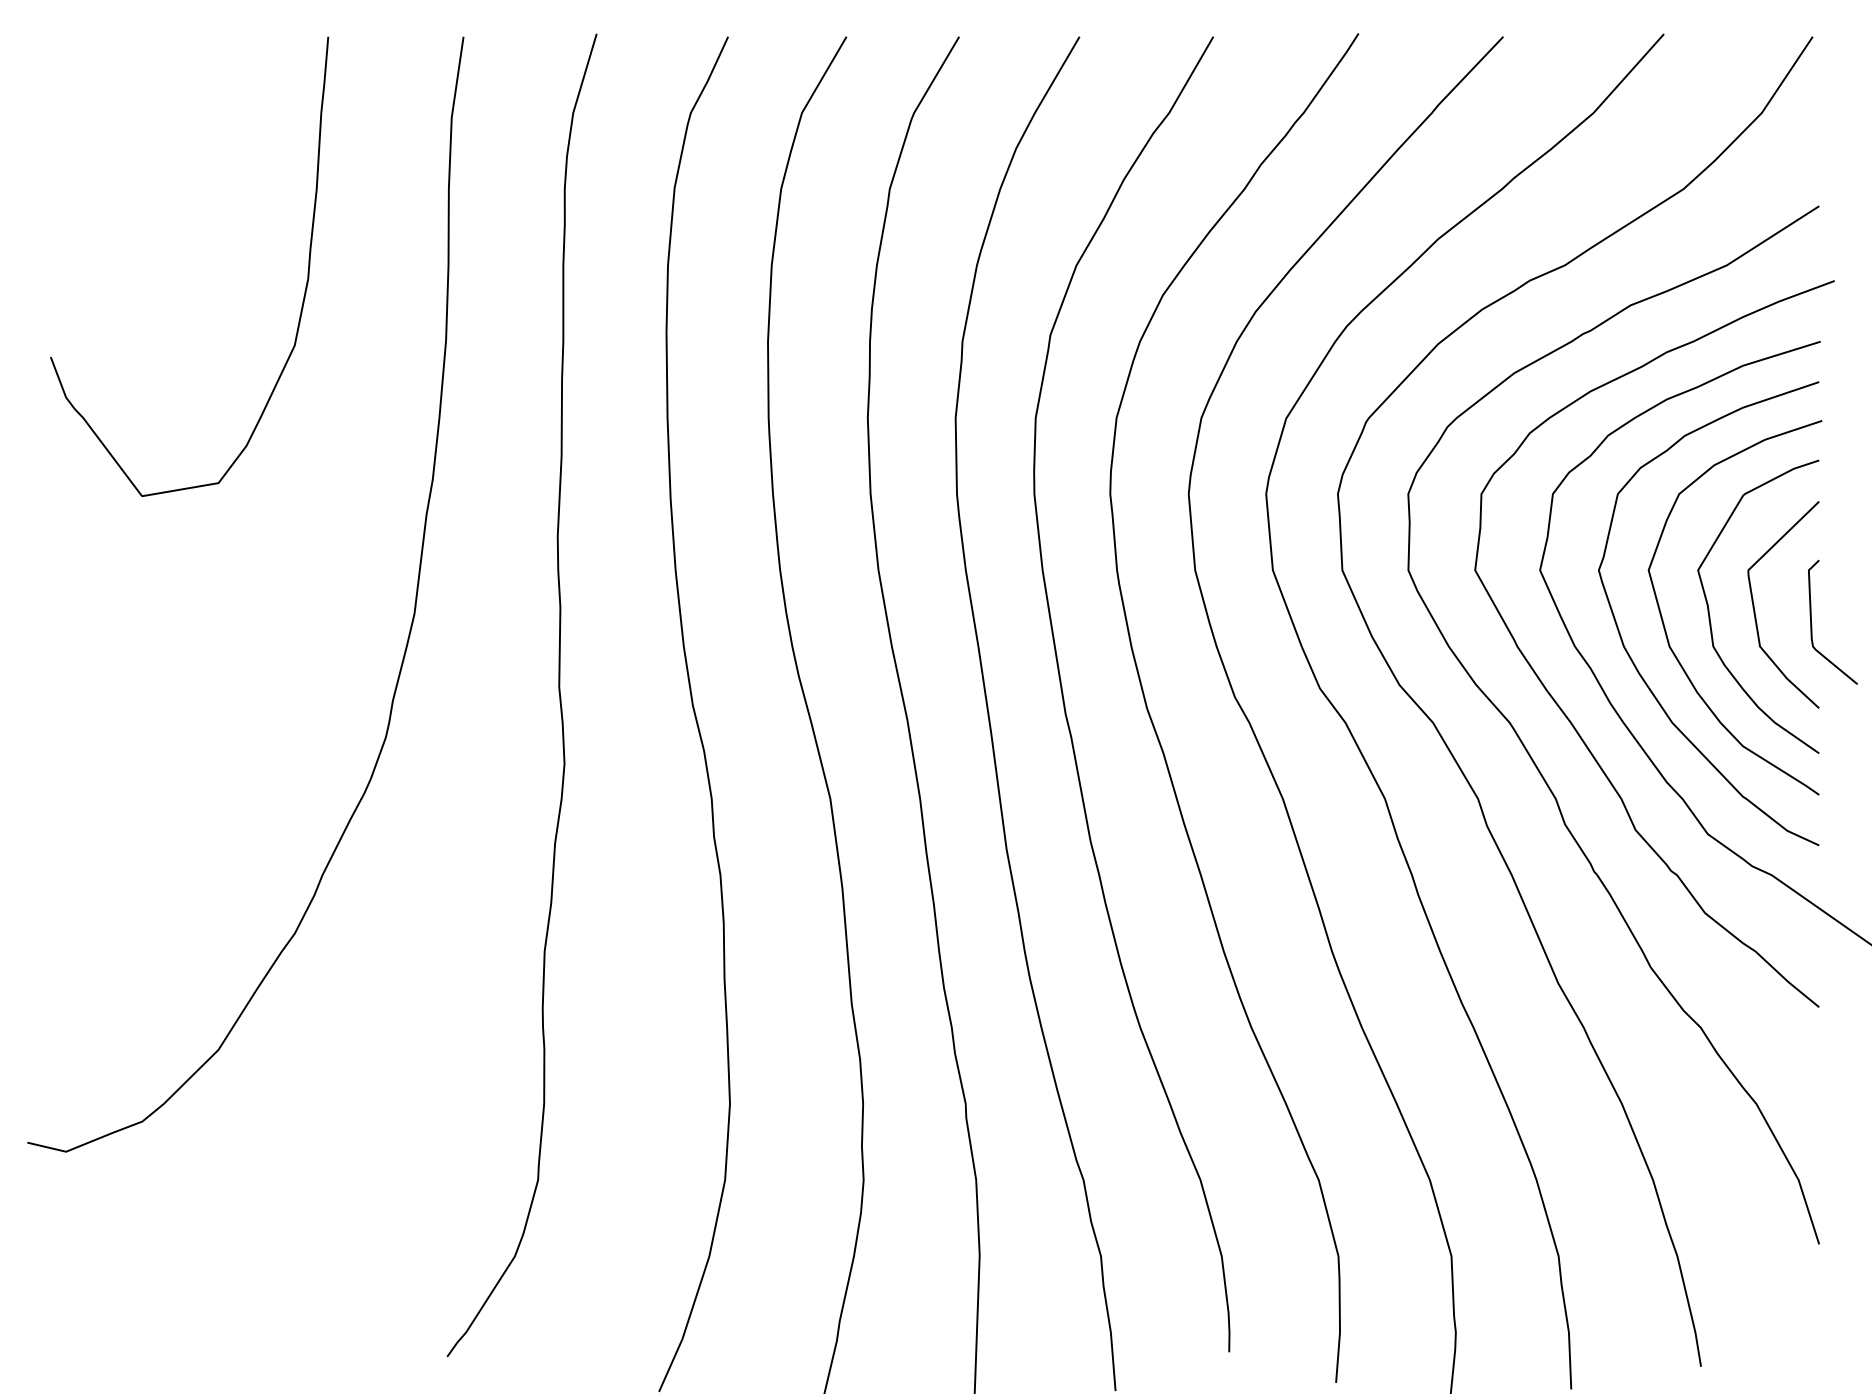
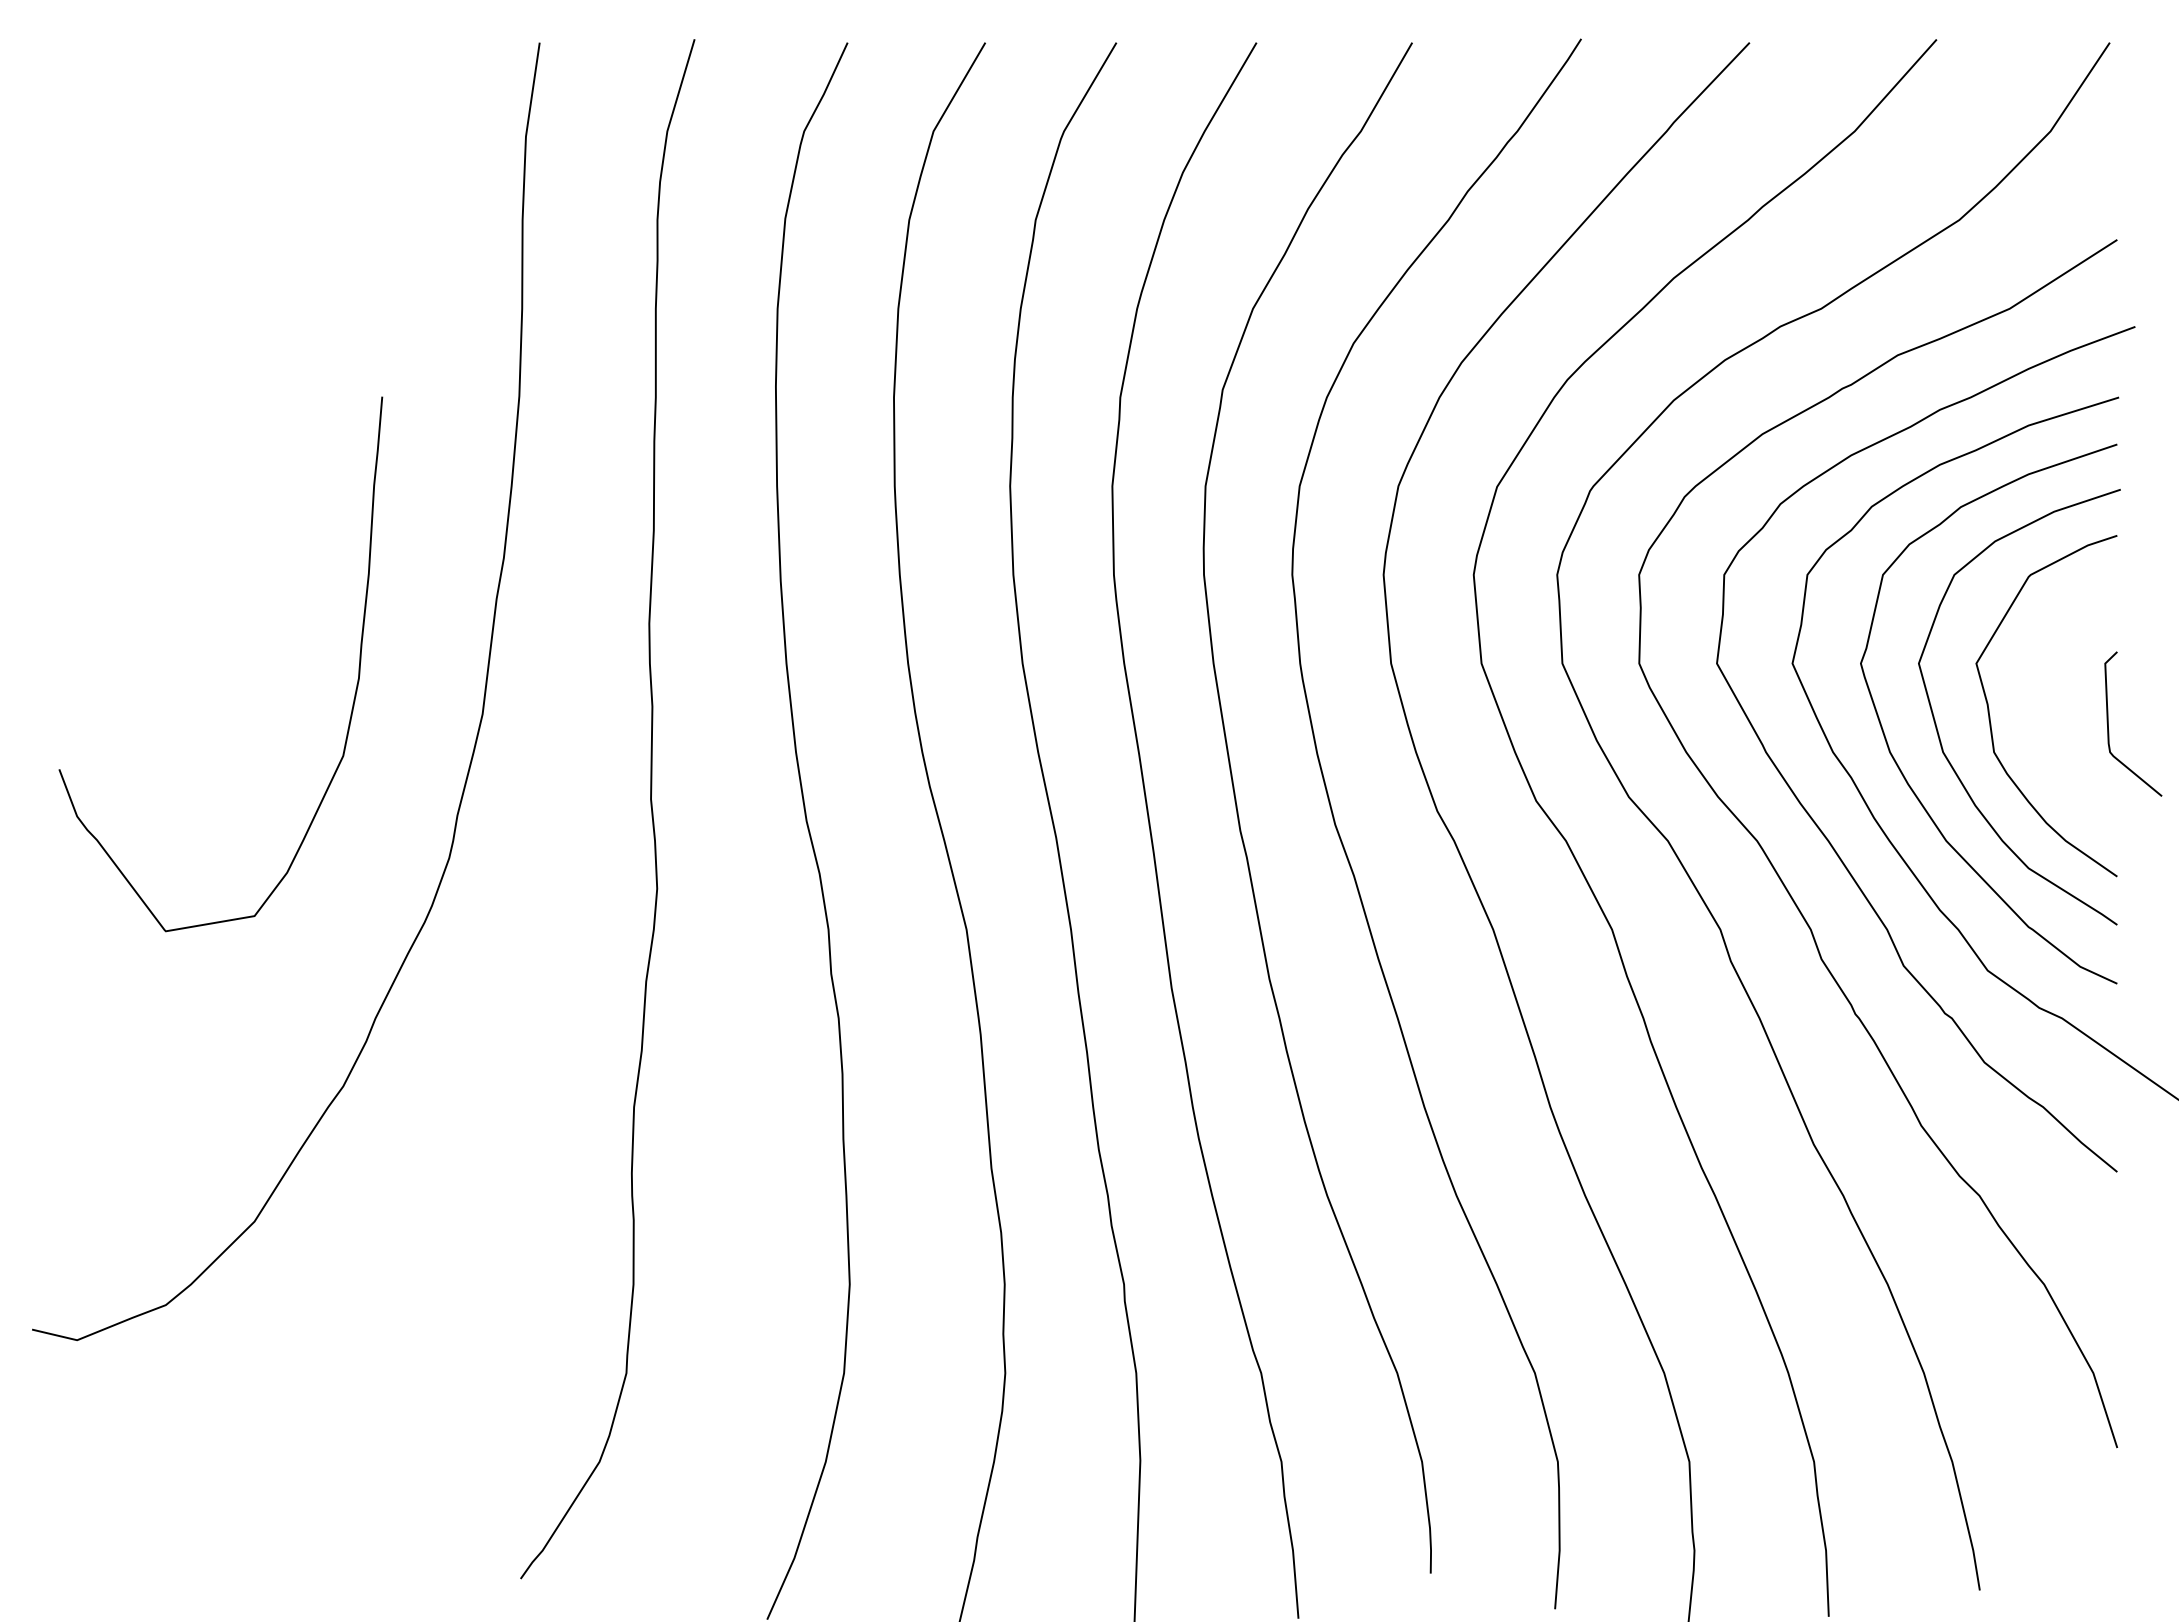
curve: (305, 288) -> (355, 689), moved
curve: (1754, 608) -> (2042, 707), removed

